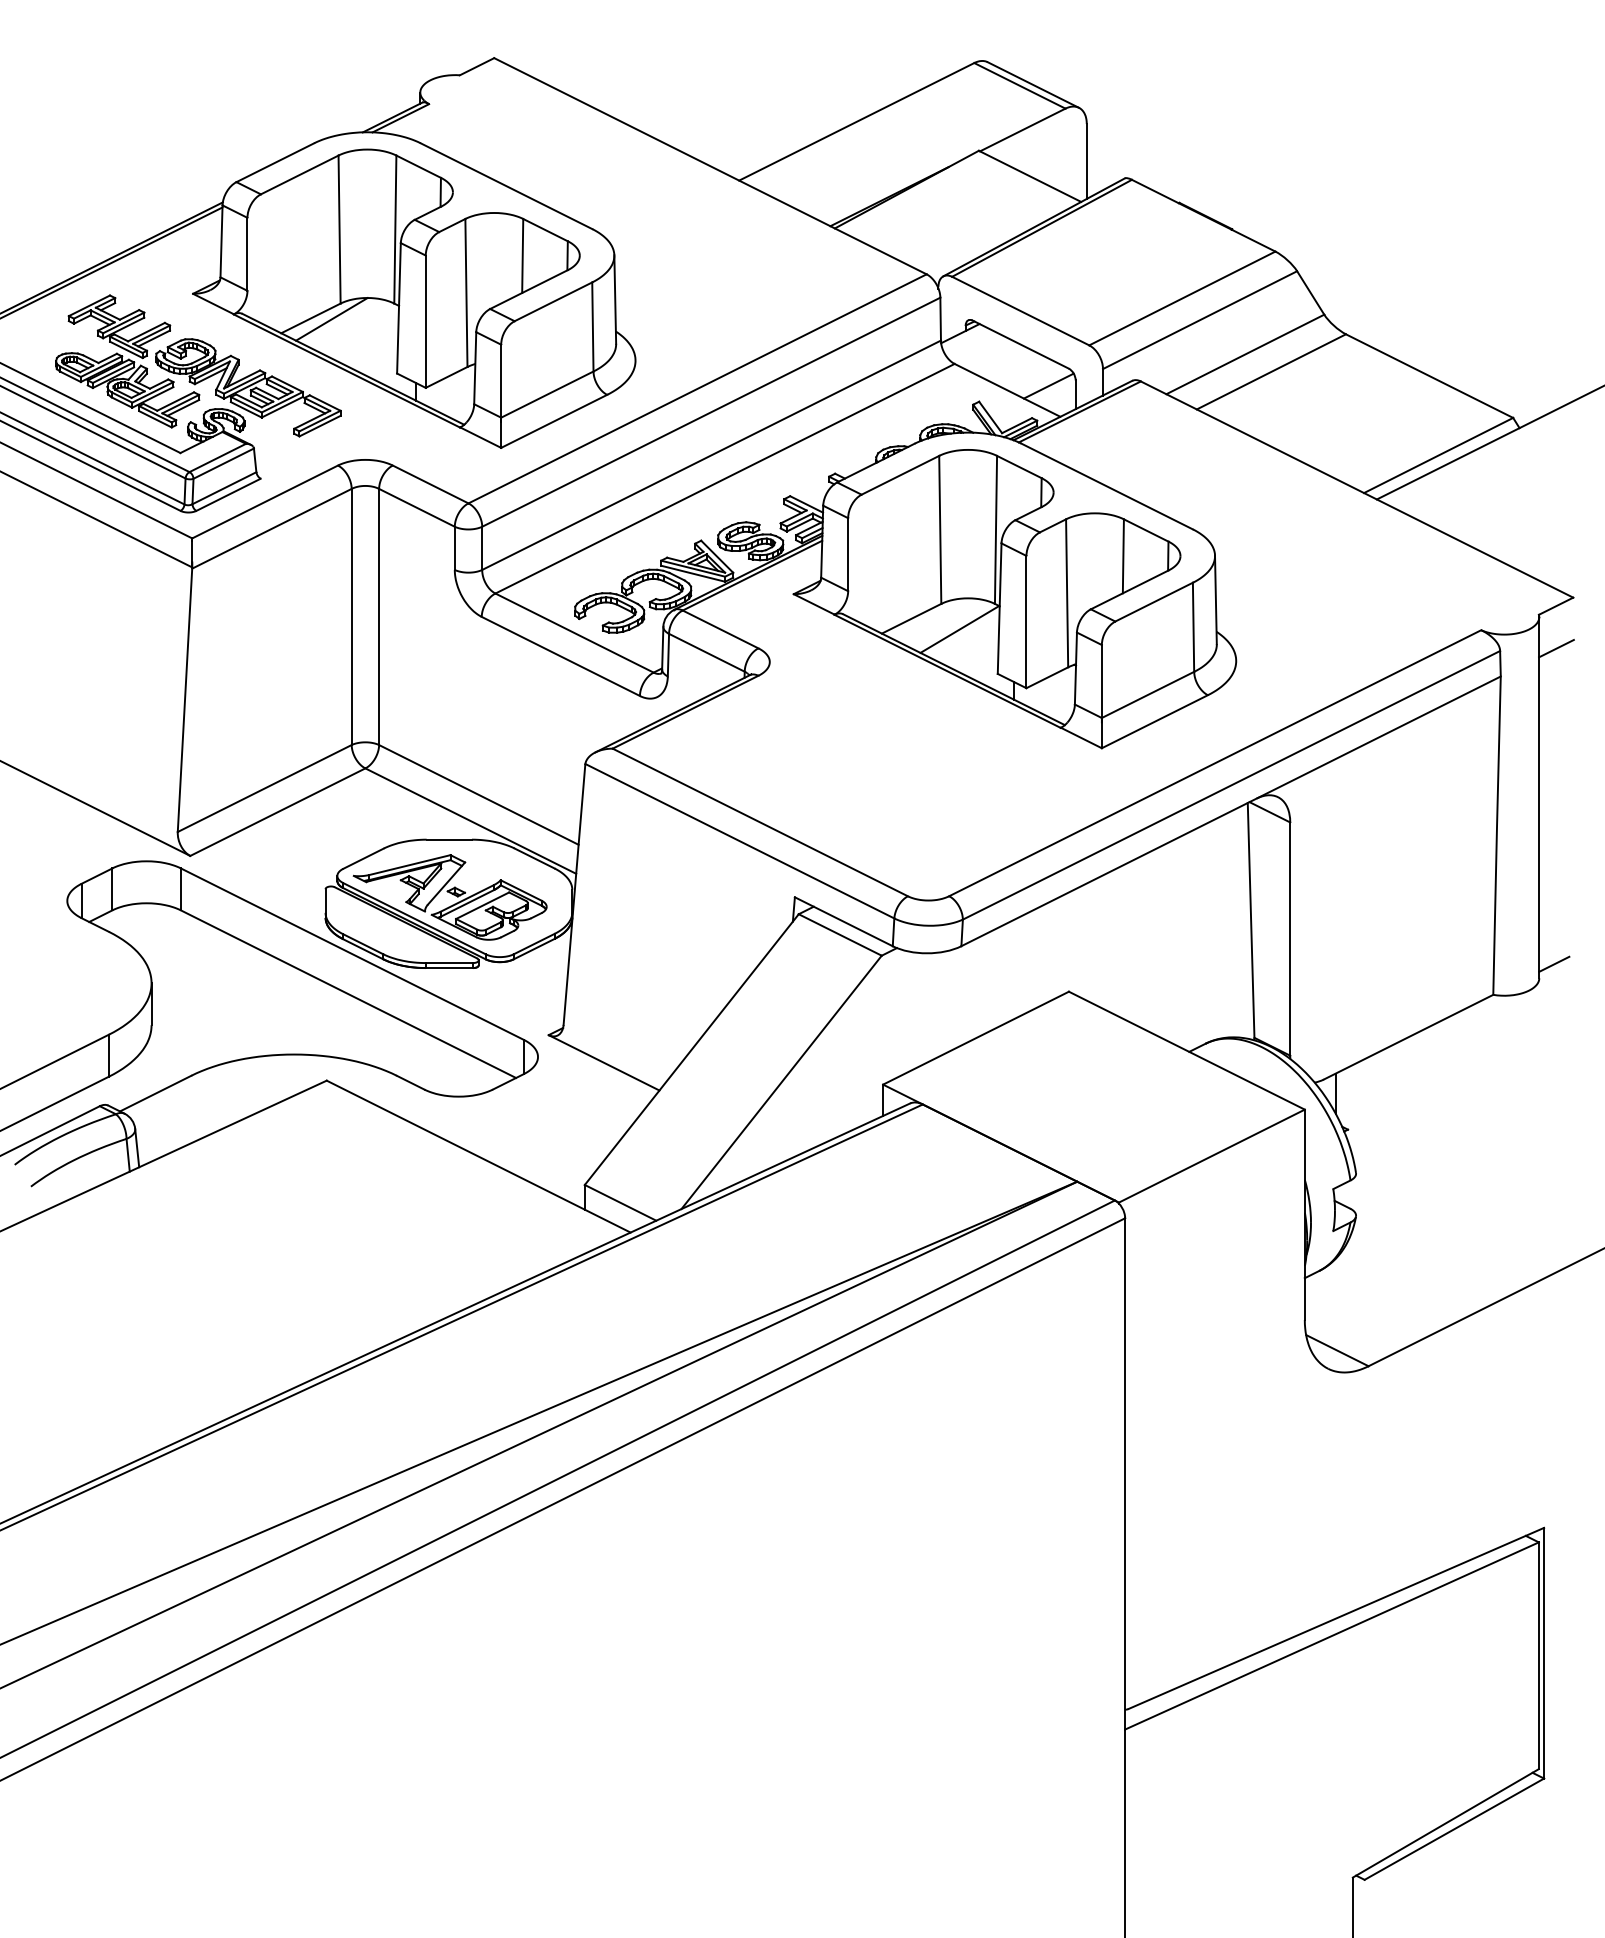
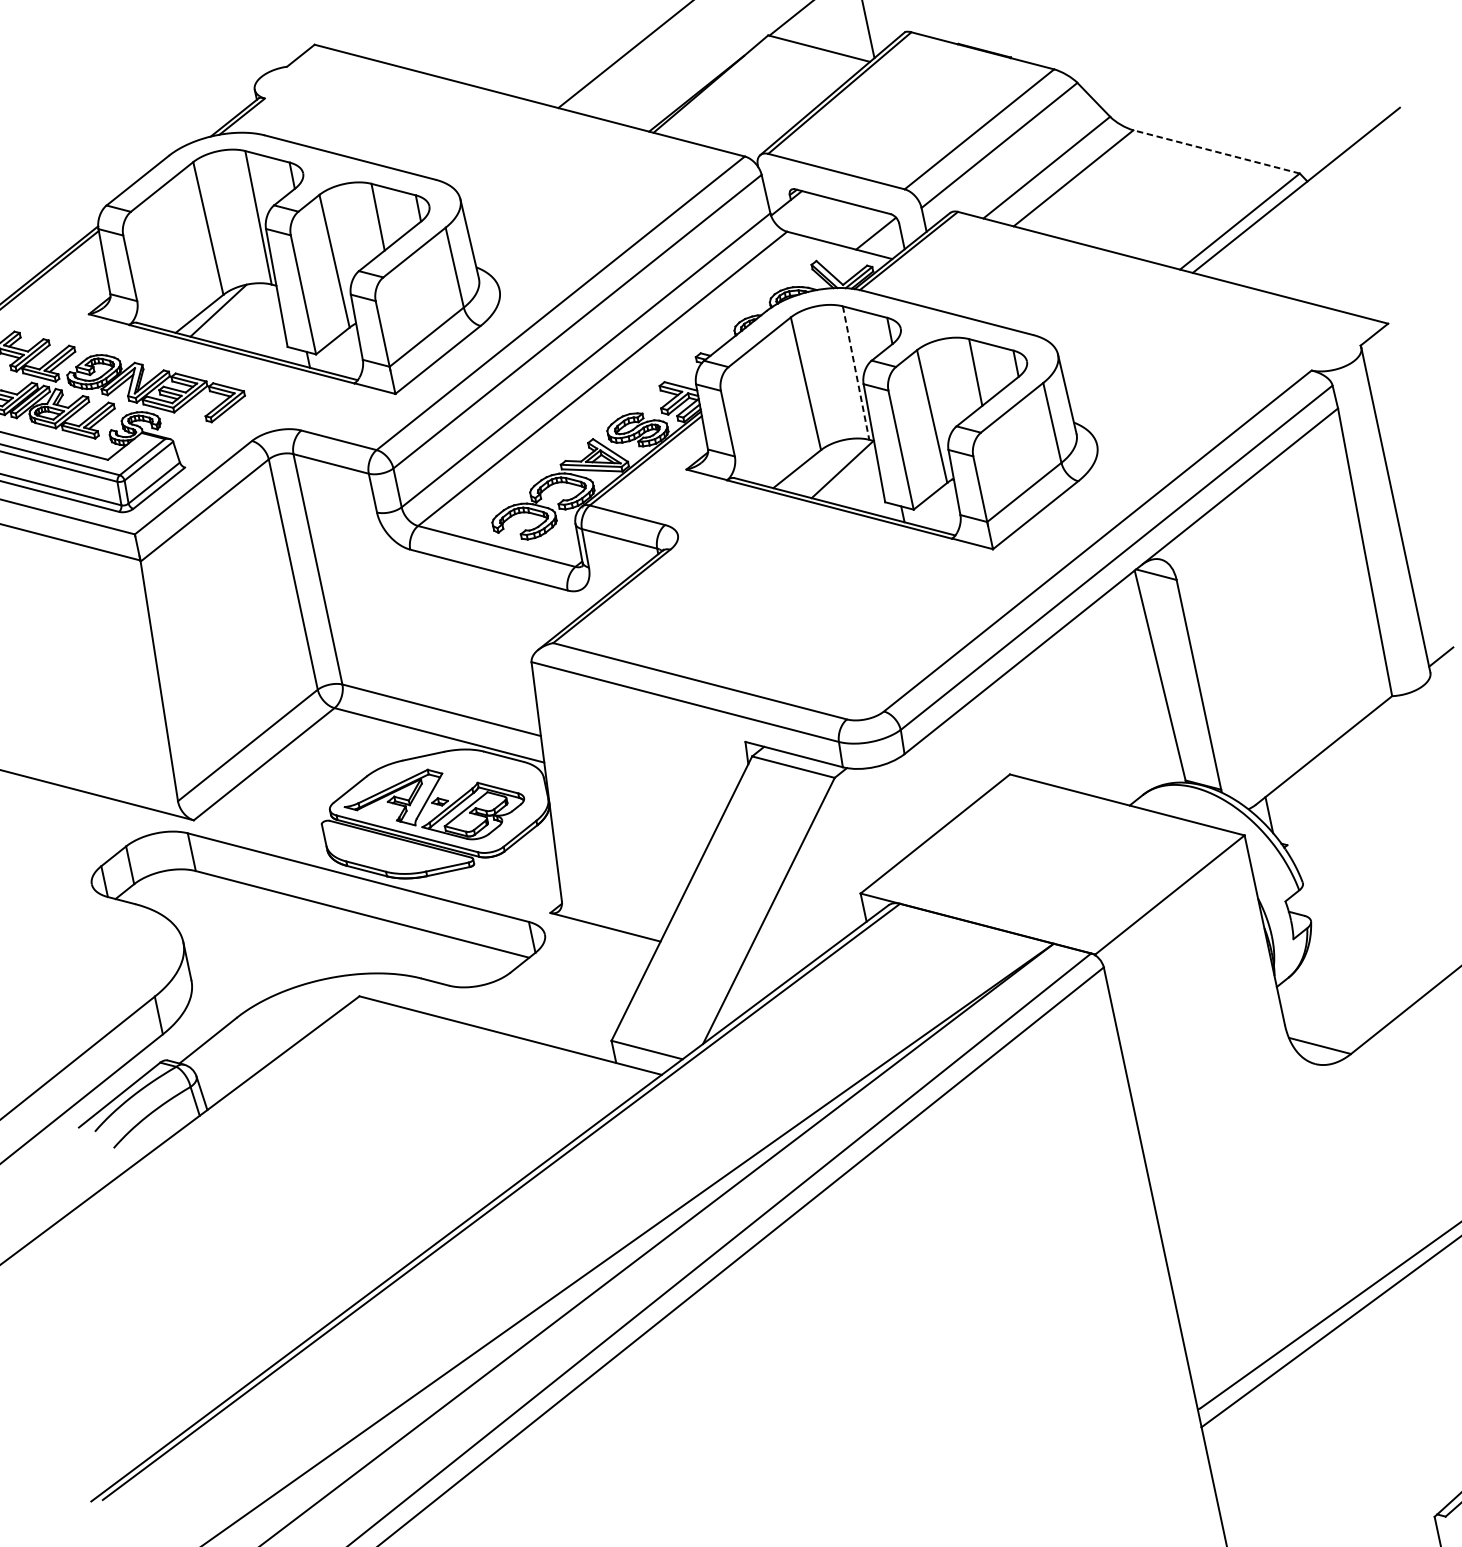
line: (1429, 375) -> (1216, 151), solid -> dashed
line: (996, 529) -> (856, 372), solid -> dashed
line: (1556, 648) -> (1382, 372), removed

